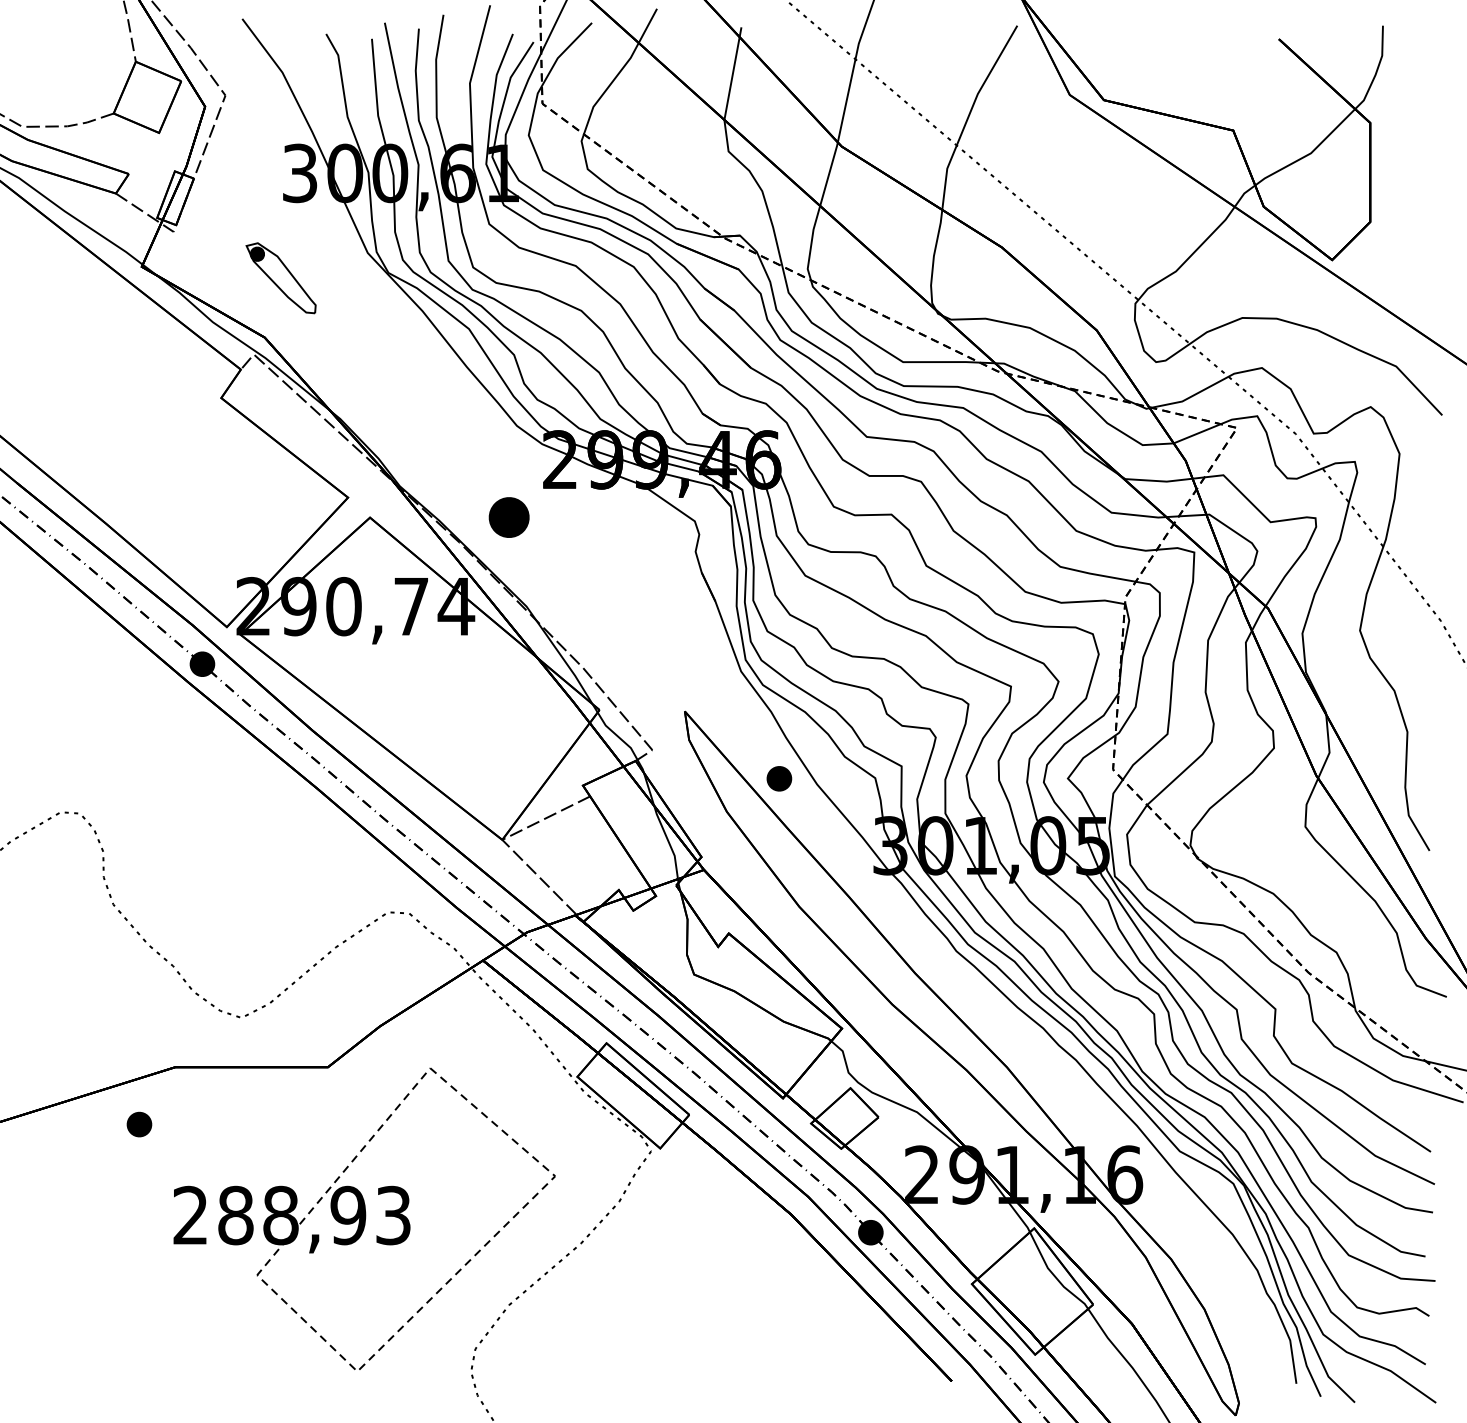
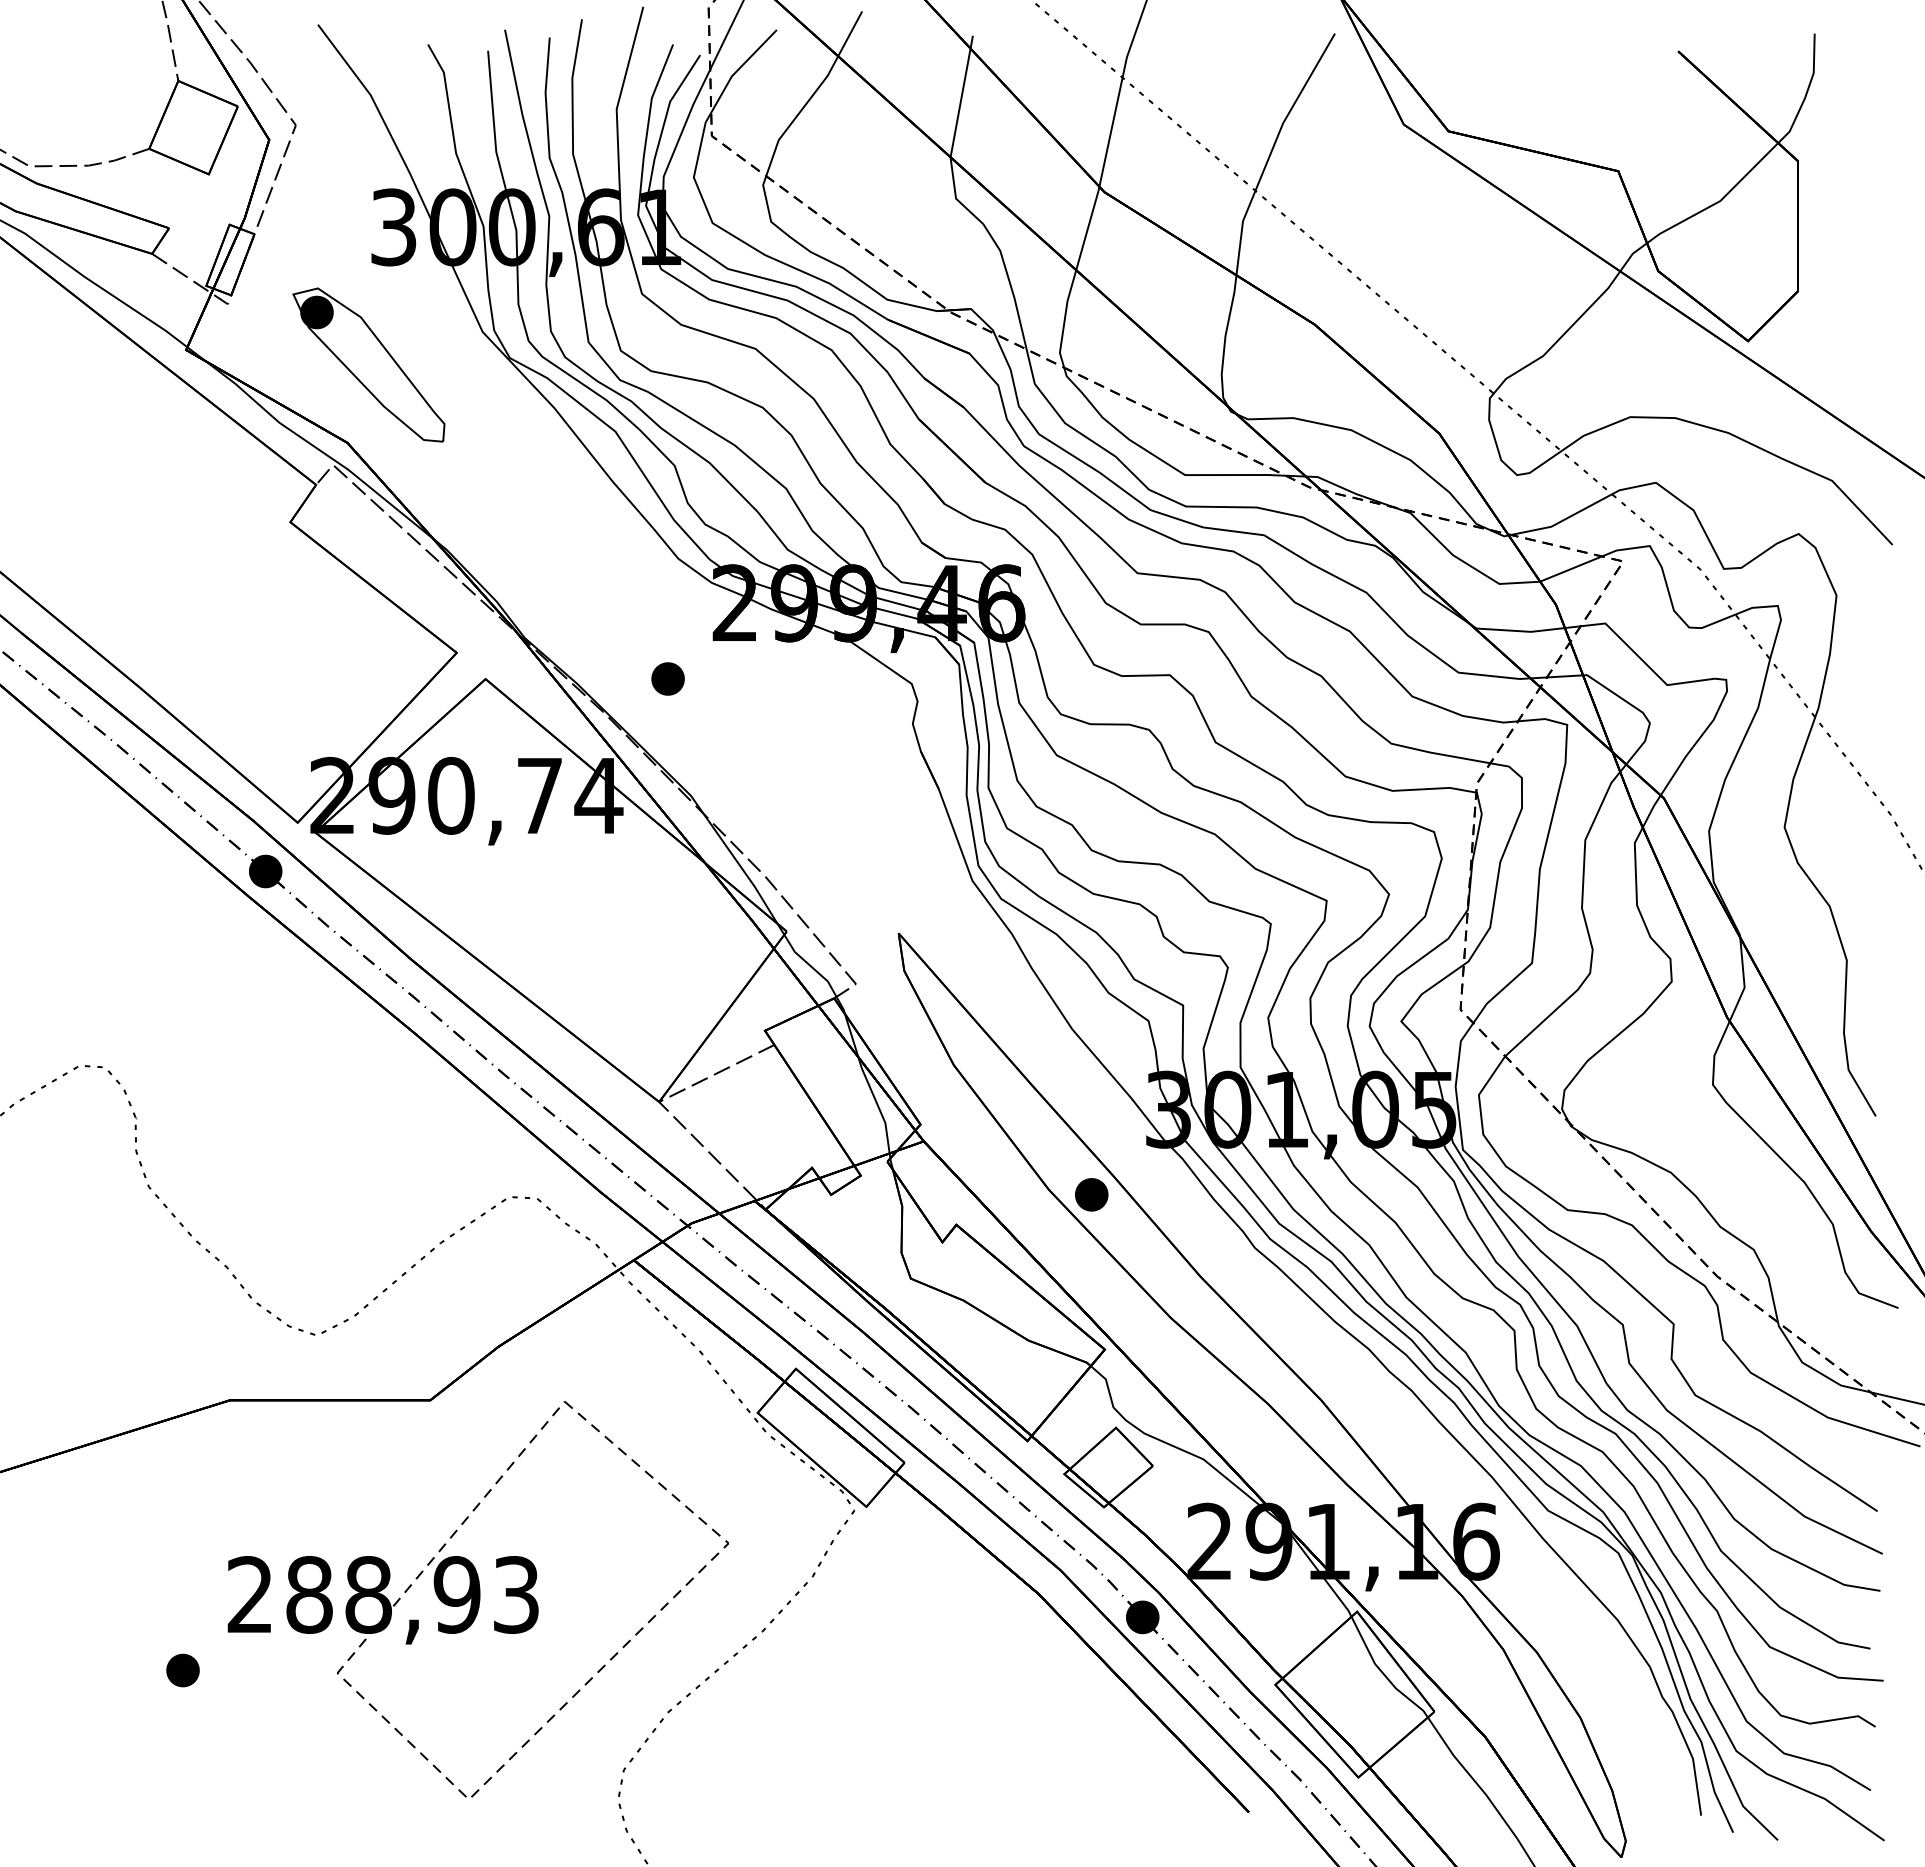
part: (280, 277) -> (368, 364), size x1.67
part: (508, 517) -> (667, 678), size x0.62
part: (779, 778) -> (1091, 1194), moved
part: (139, 1124) -> (182, 1670), moved

